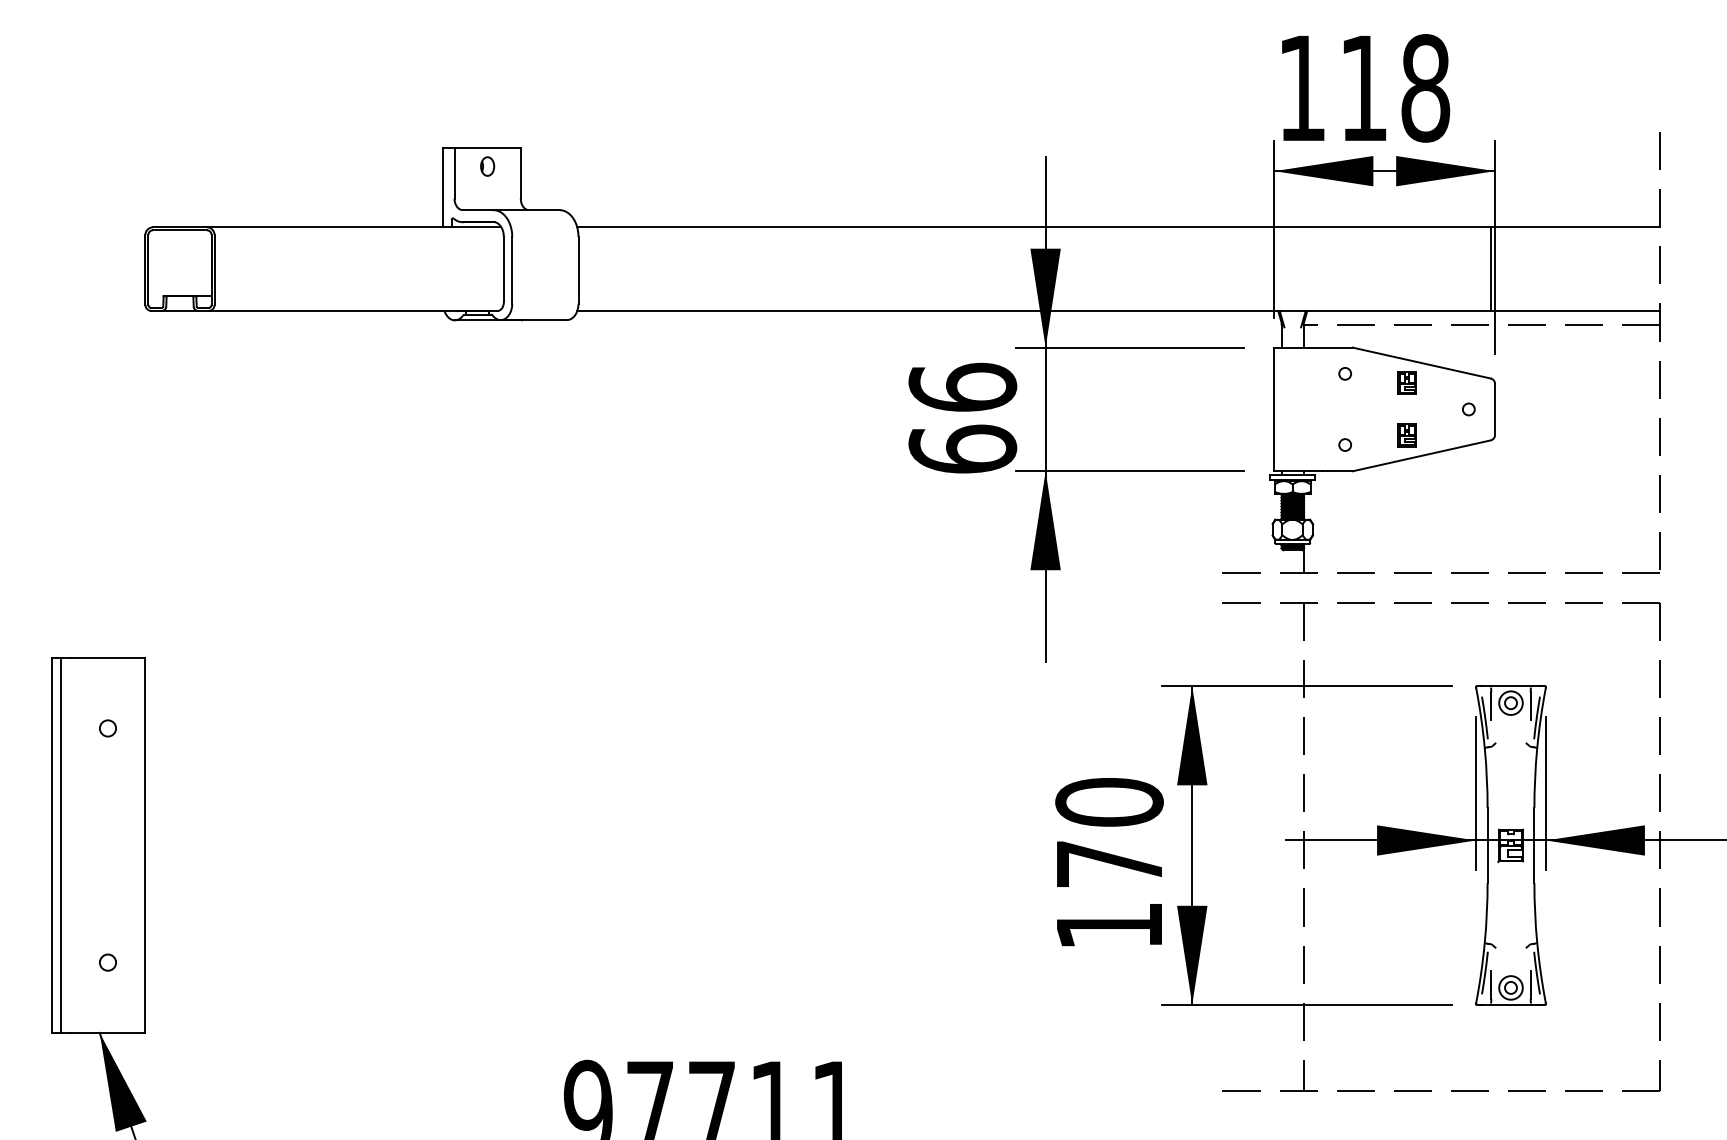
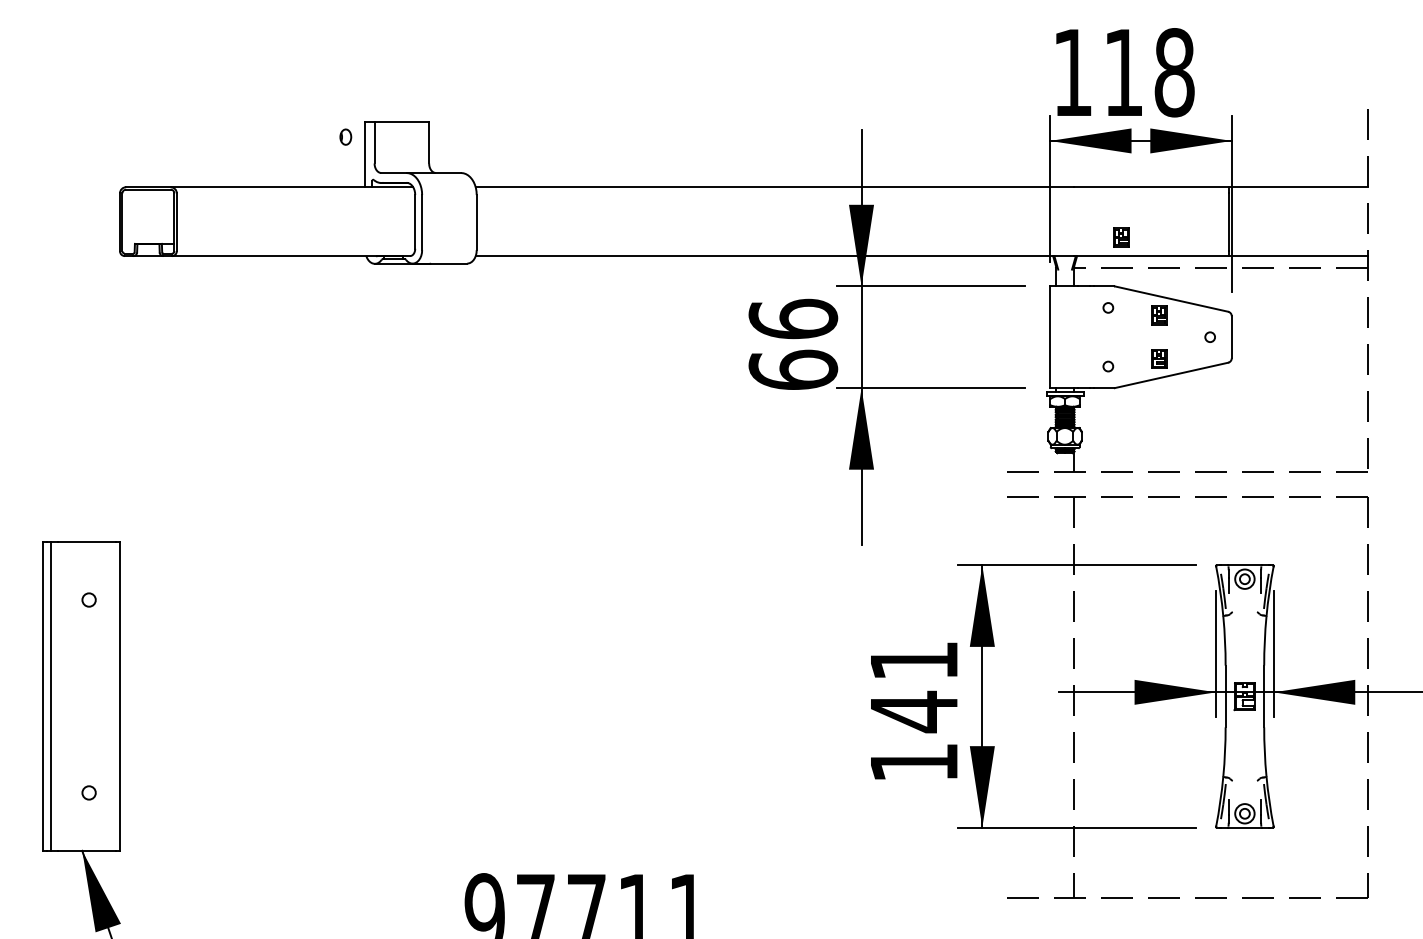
part: (487, 166) -> (345, 137), moved
part: (1360, 287) -> (1120, 236), added
text: (1109, 834) -> (914, 687), 170 -> 141

